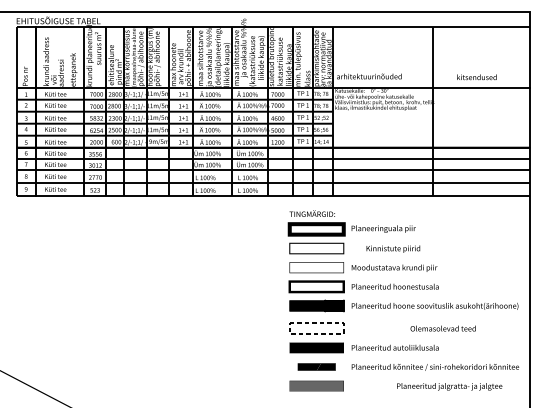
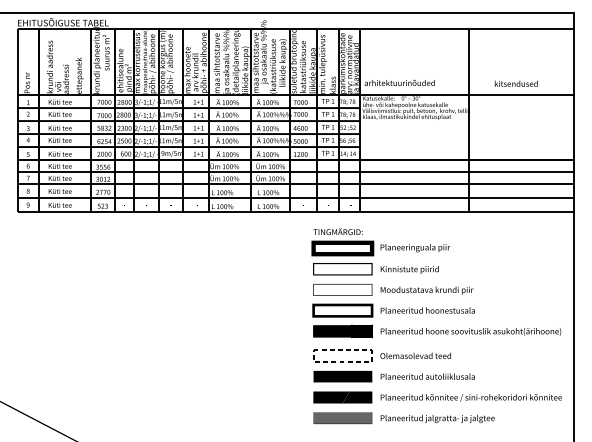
text: (393, 248) -> (409, 269), moved
text: (442, 328) -> (415, 355), moved
part: (316, 367) -> (342, 397), size x1.43
text: (449, 386) -> (437, 418), moved

